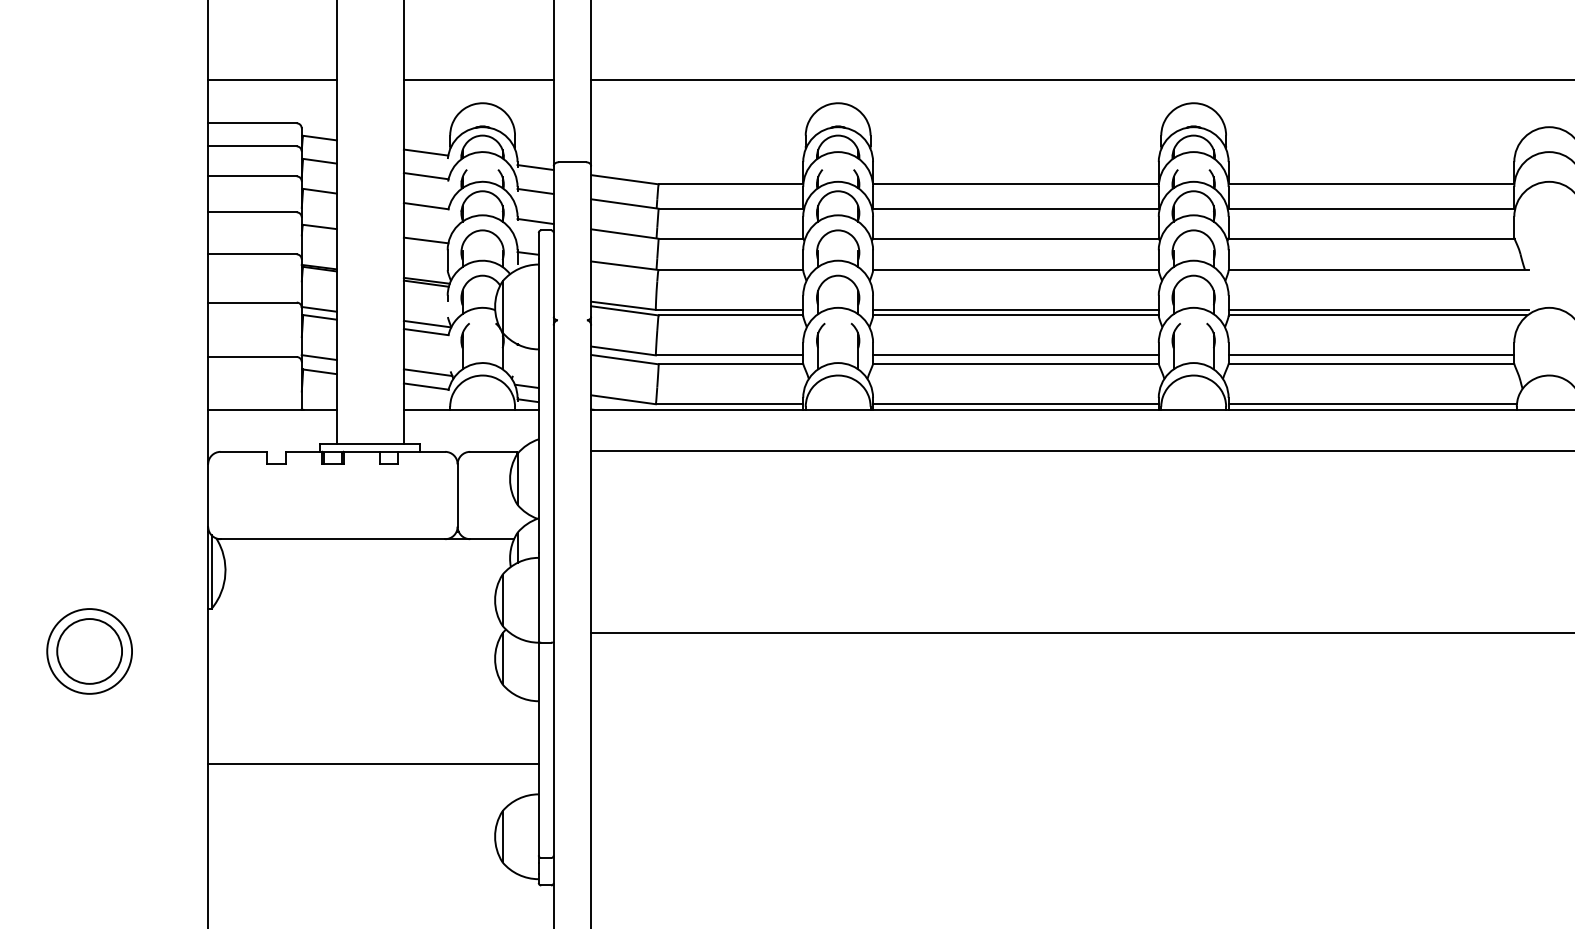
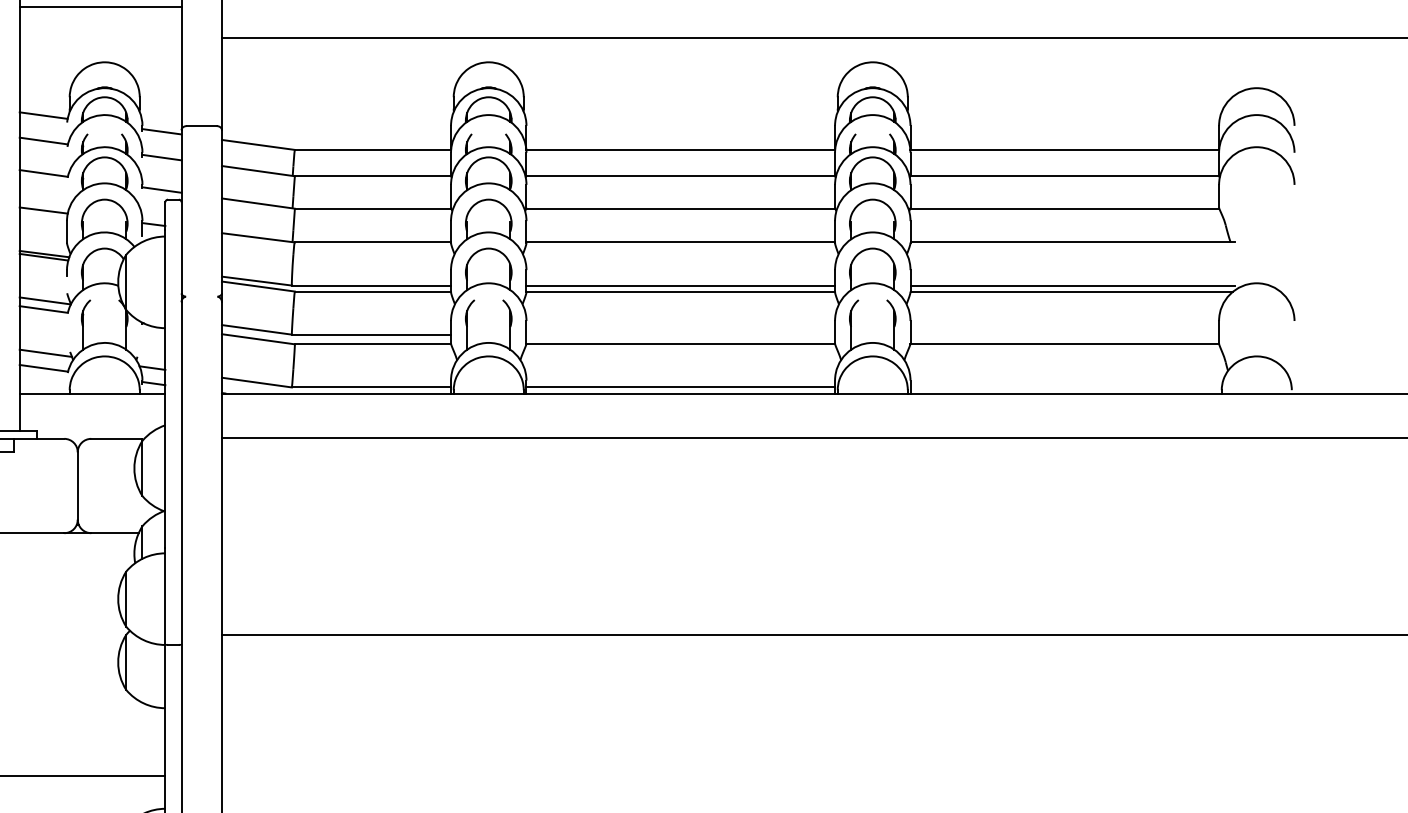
line: (478, 80) -> (100, 7), moved
line: (1015, 355) -> (680, 334), removed
line: (1371, 355) -> (1064, 334), removed
line: (1372, 404) -> (1065, 387), removed

